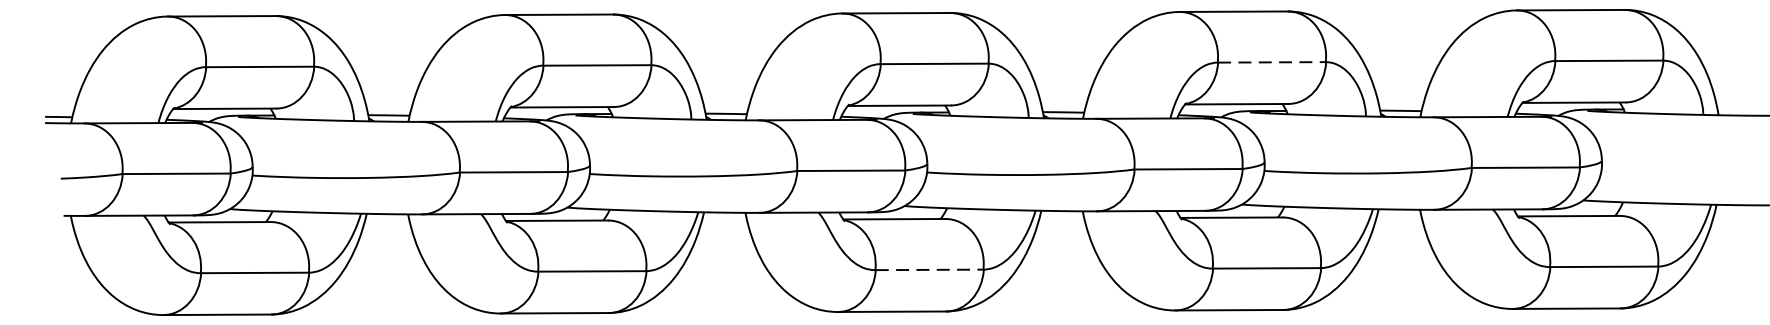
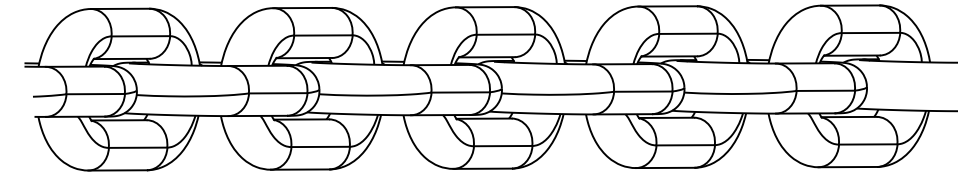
line: (1272, 61) -> (688, 33), dashed -> solid
line: (930, 270) -> (503, 146), dashed -> solid

